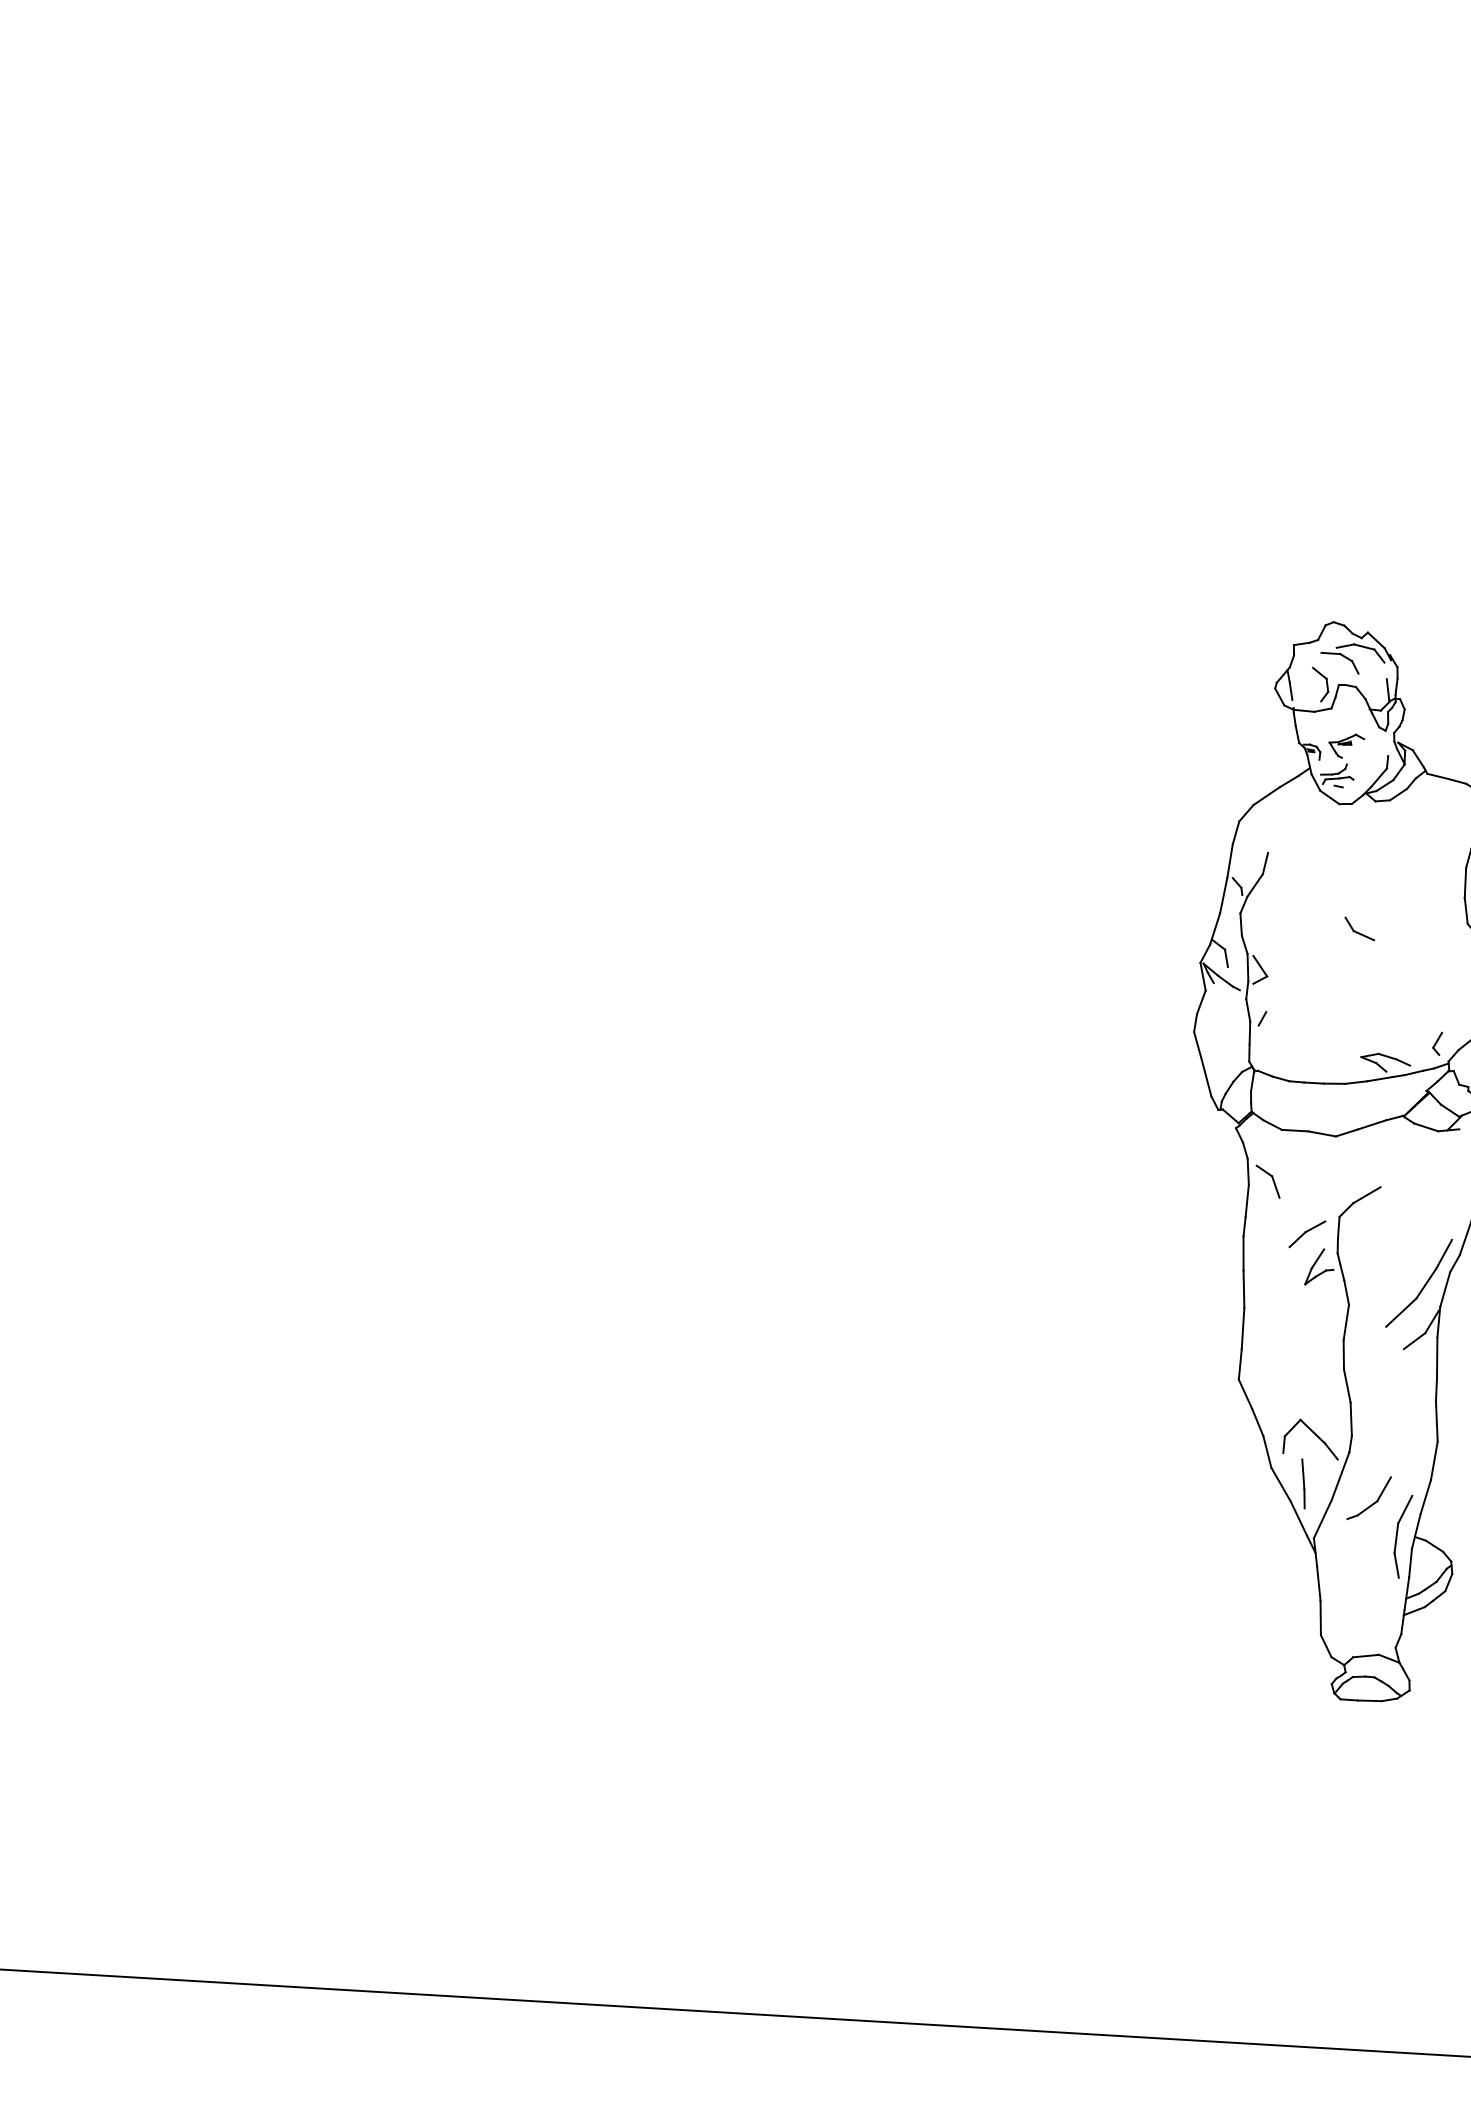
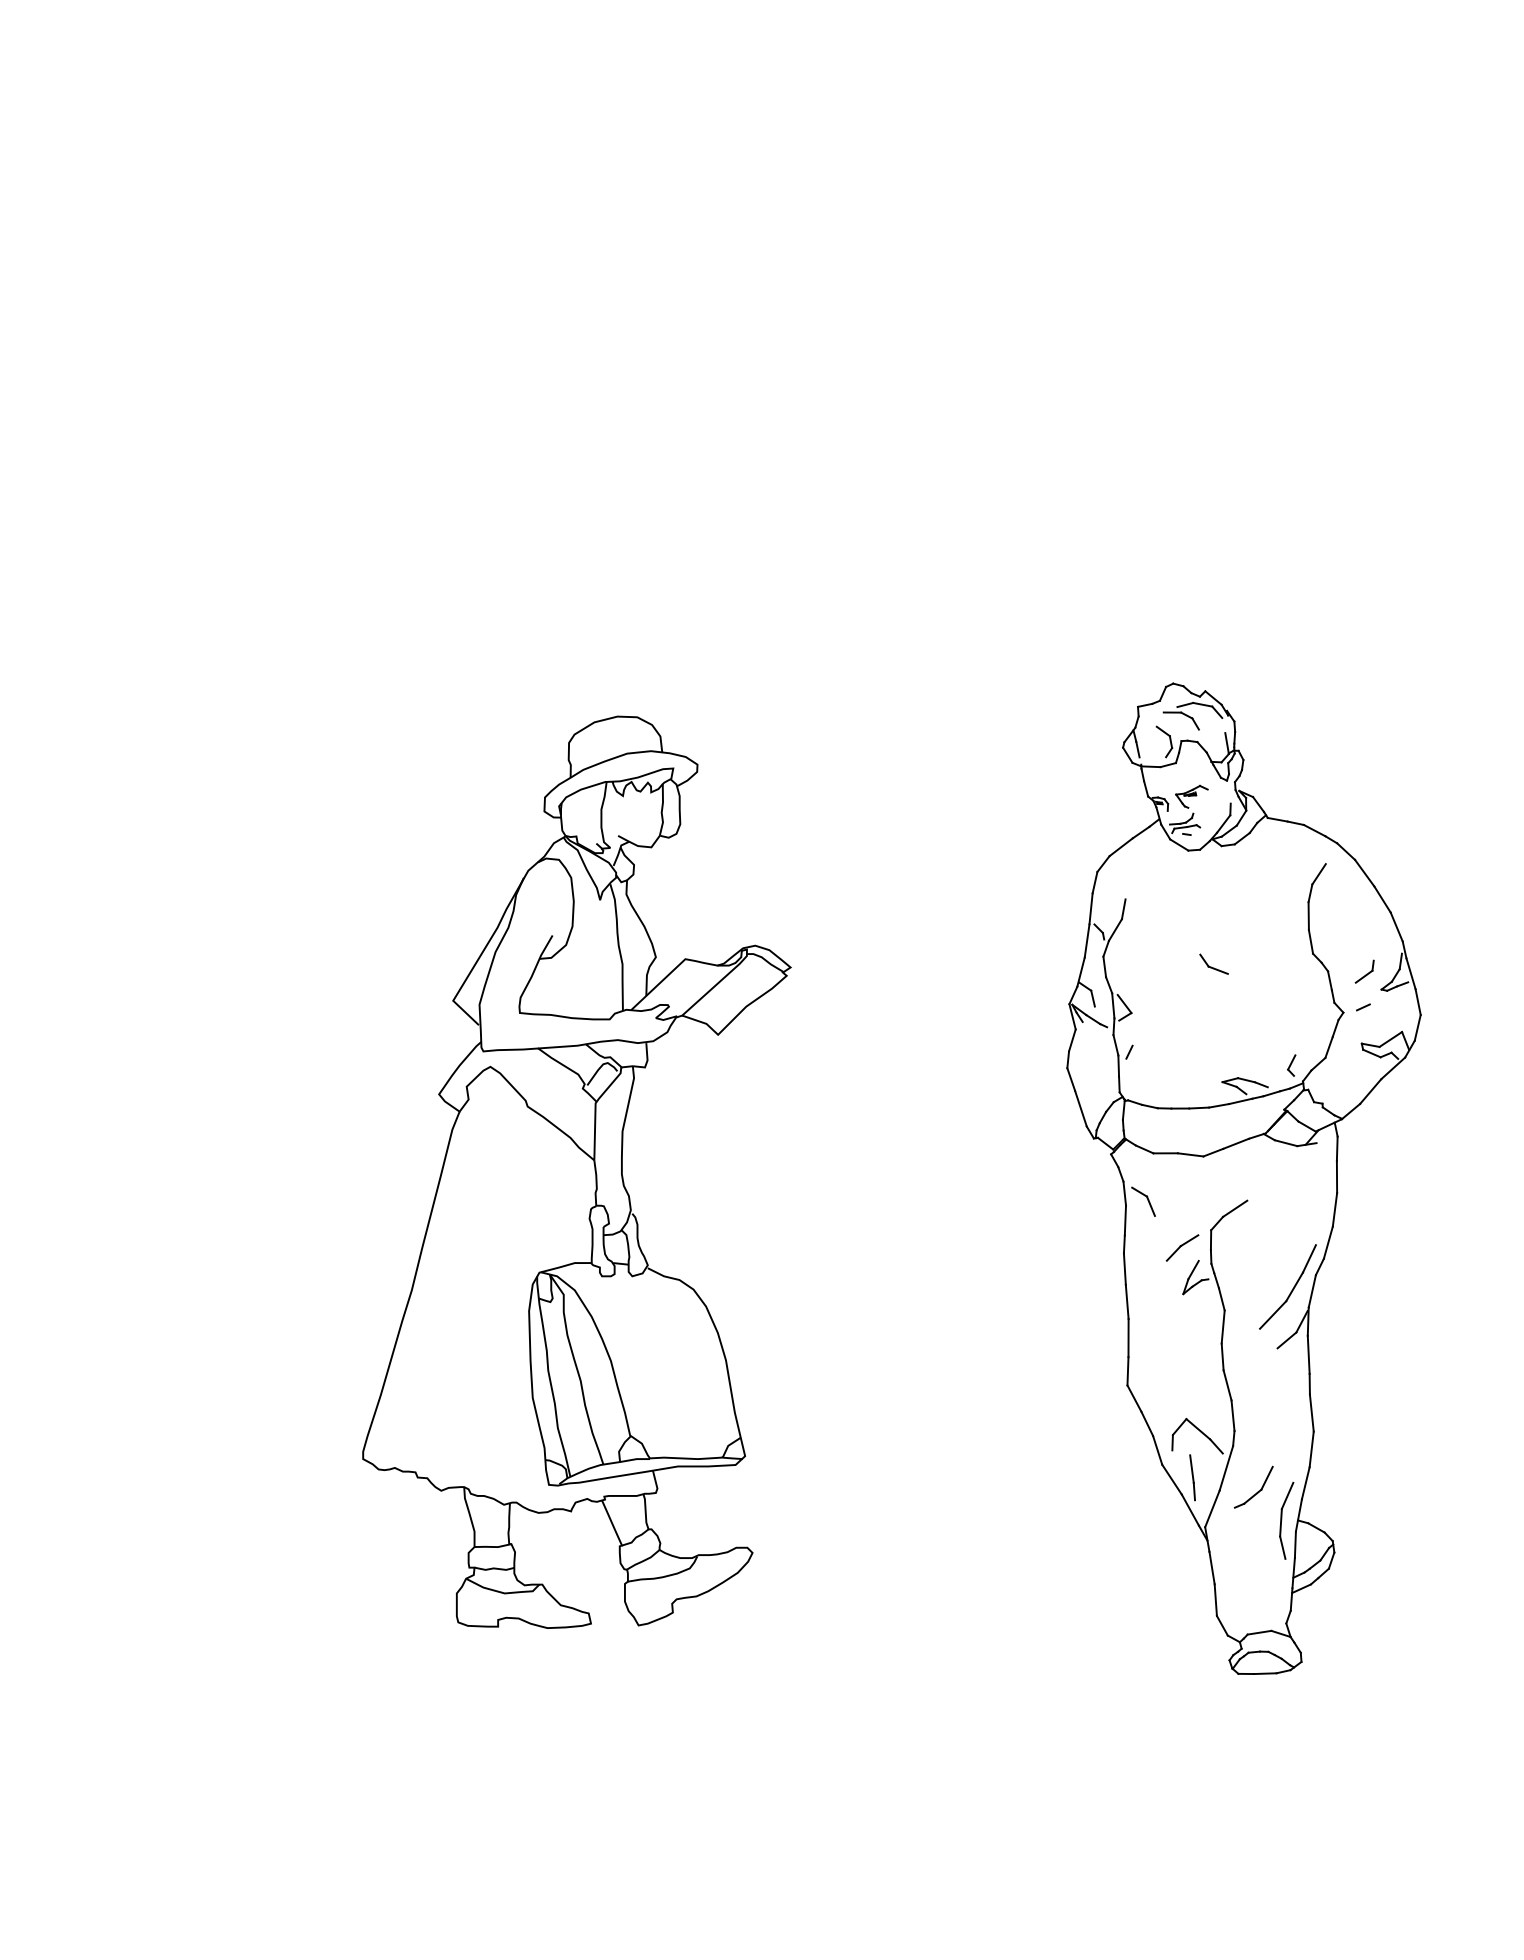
part: (655, 1112) -> (576, 1171), added

